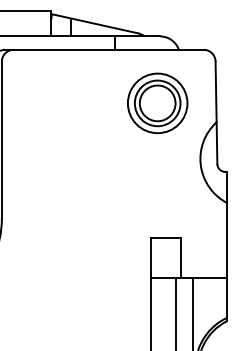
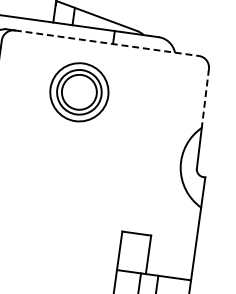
line: (108, 49) -> (106, 42), solid -> dashed
line: (216, 92) -> (205, 99), solid -> dashed
part: (157, 103) -> (79, 92), moved

